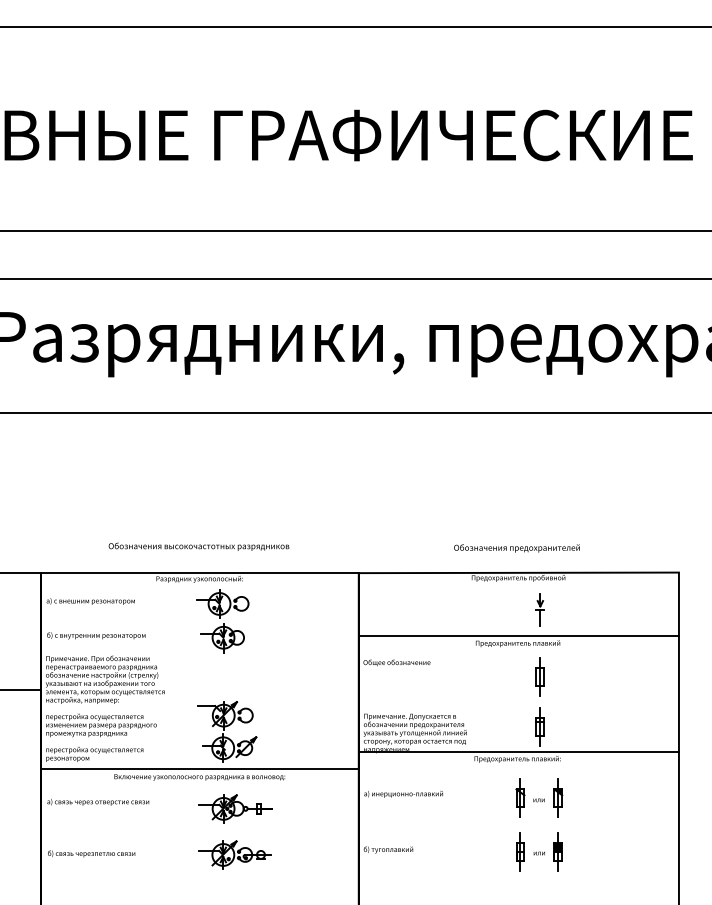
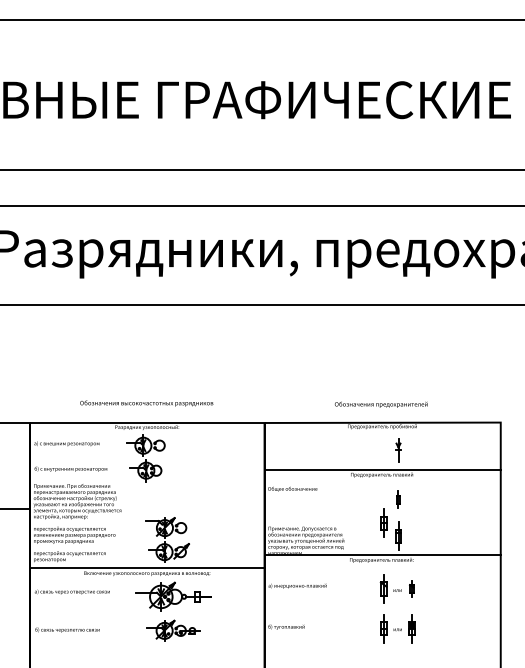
part: (222, 621) -> (145, 458), moved
part: (539, 676) -> (397, 499), size x0.6
part: (520, 708) -> (383, 522), added
part: (558, 797) -> (411, 588), size x0.6
part: (235, 808) -> (173, 596), size x1.4

